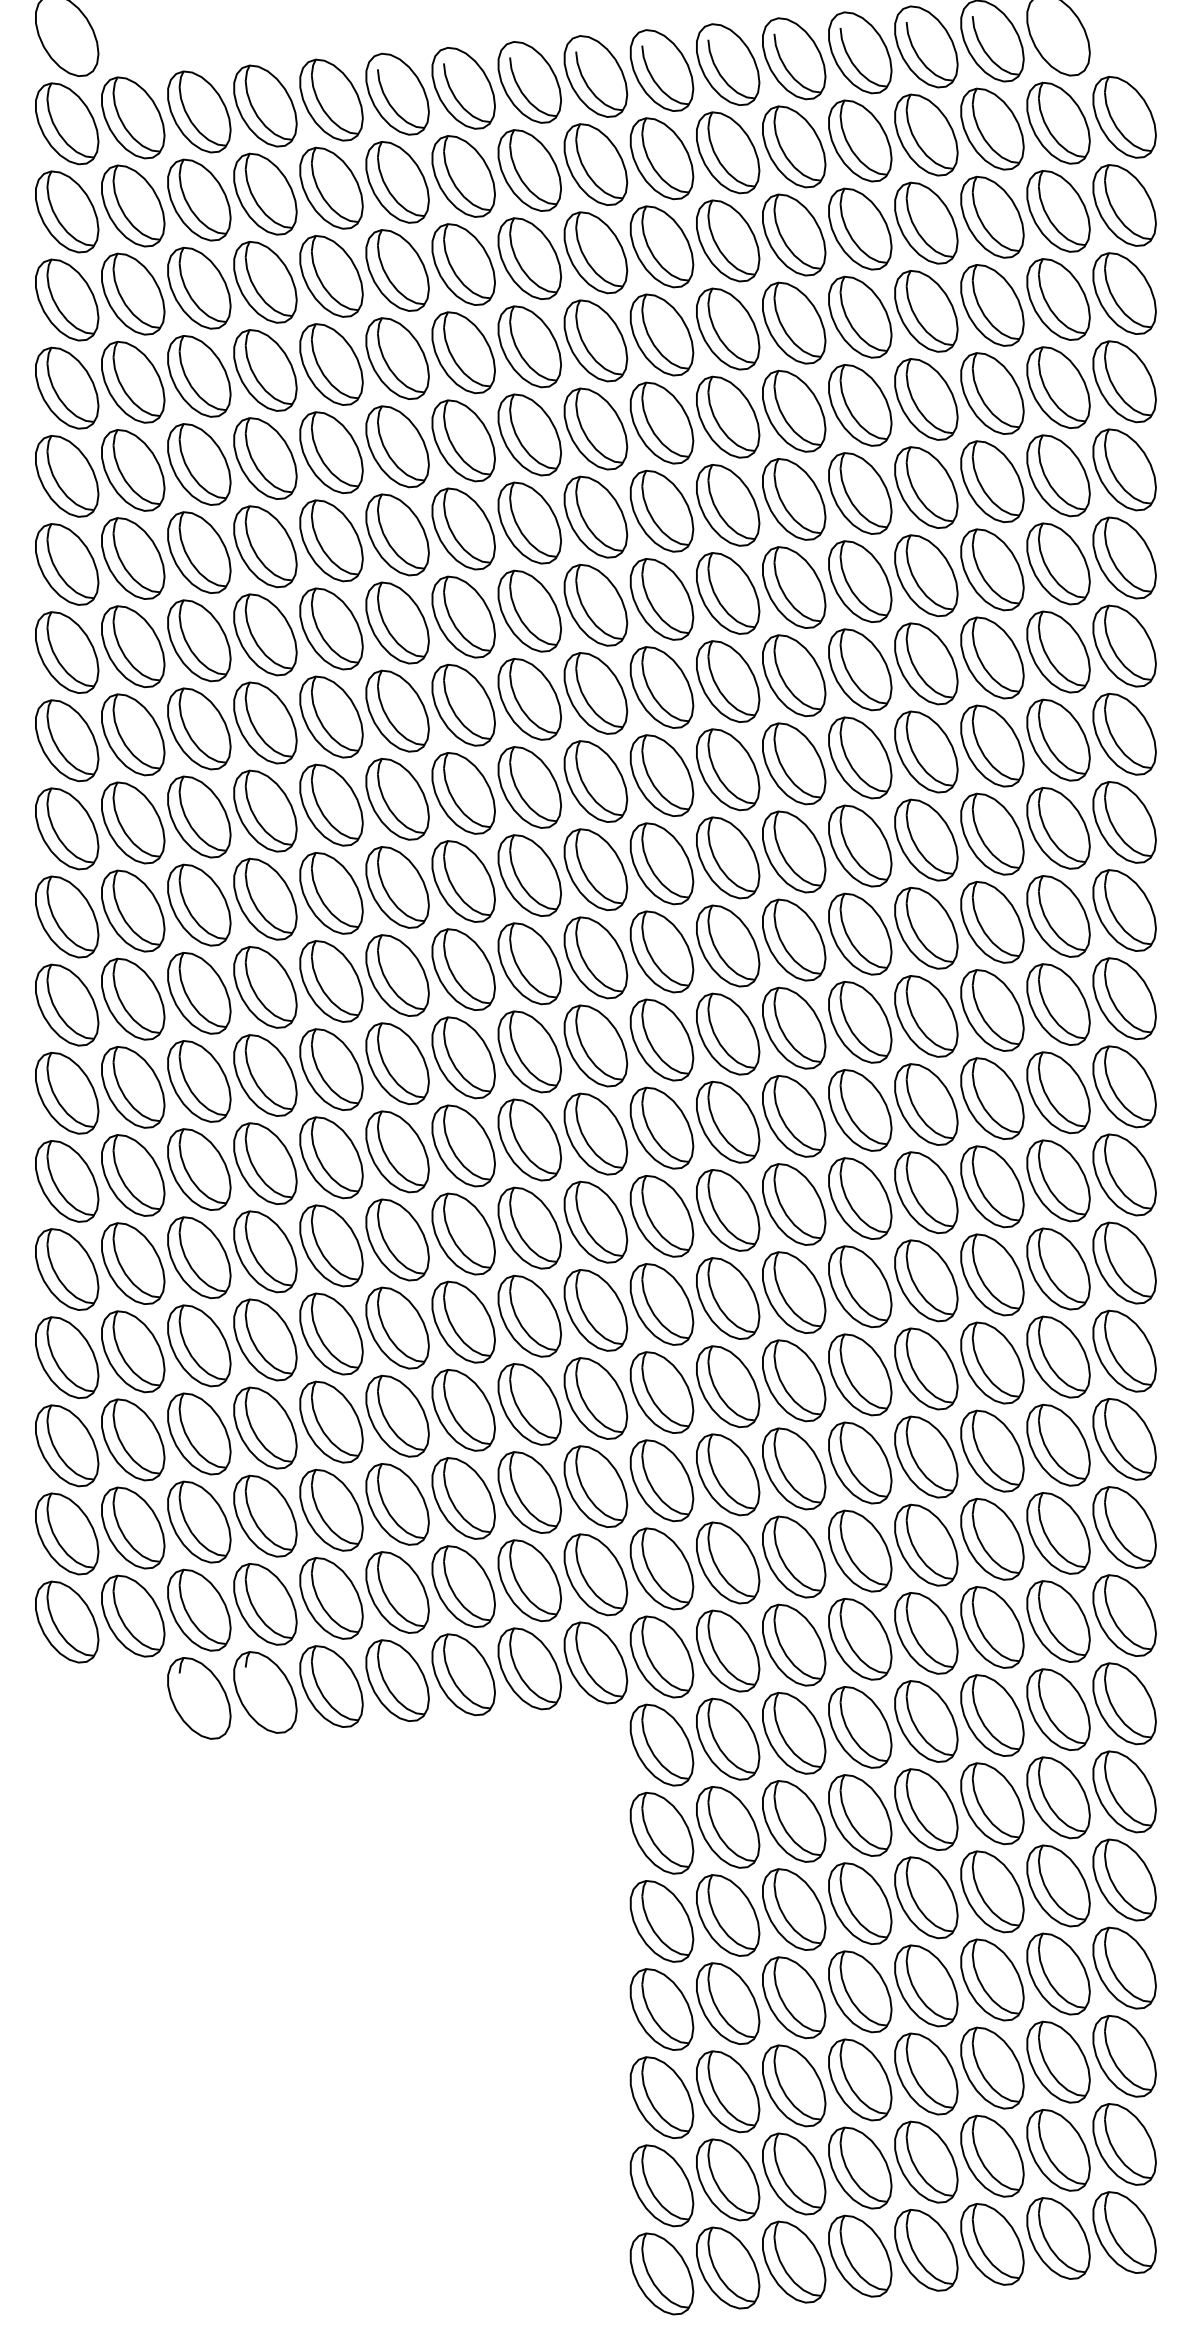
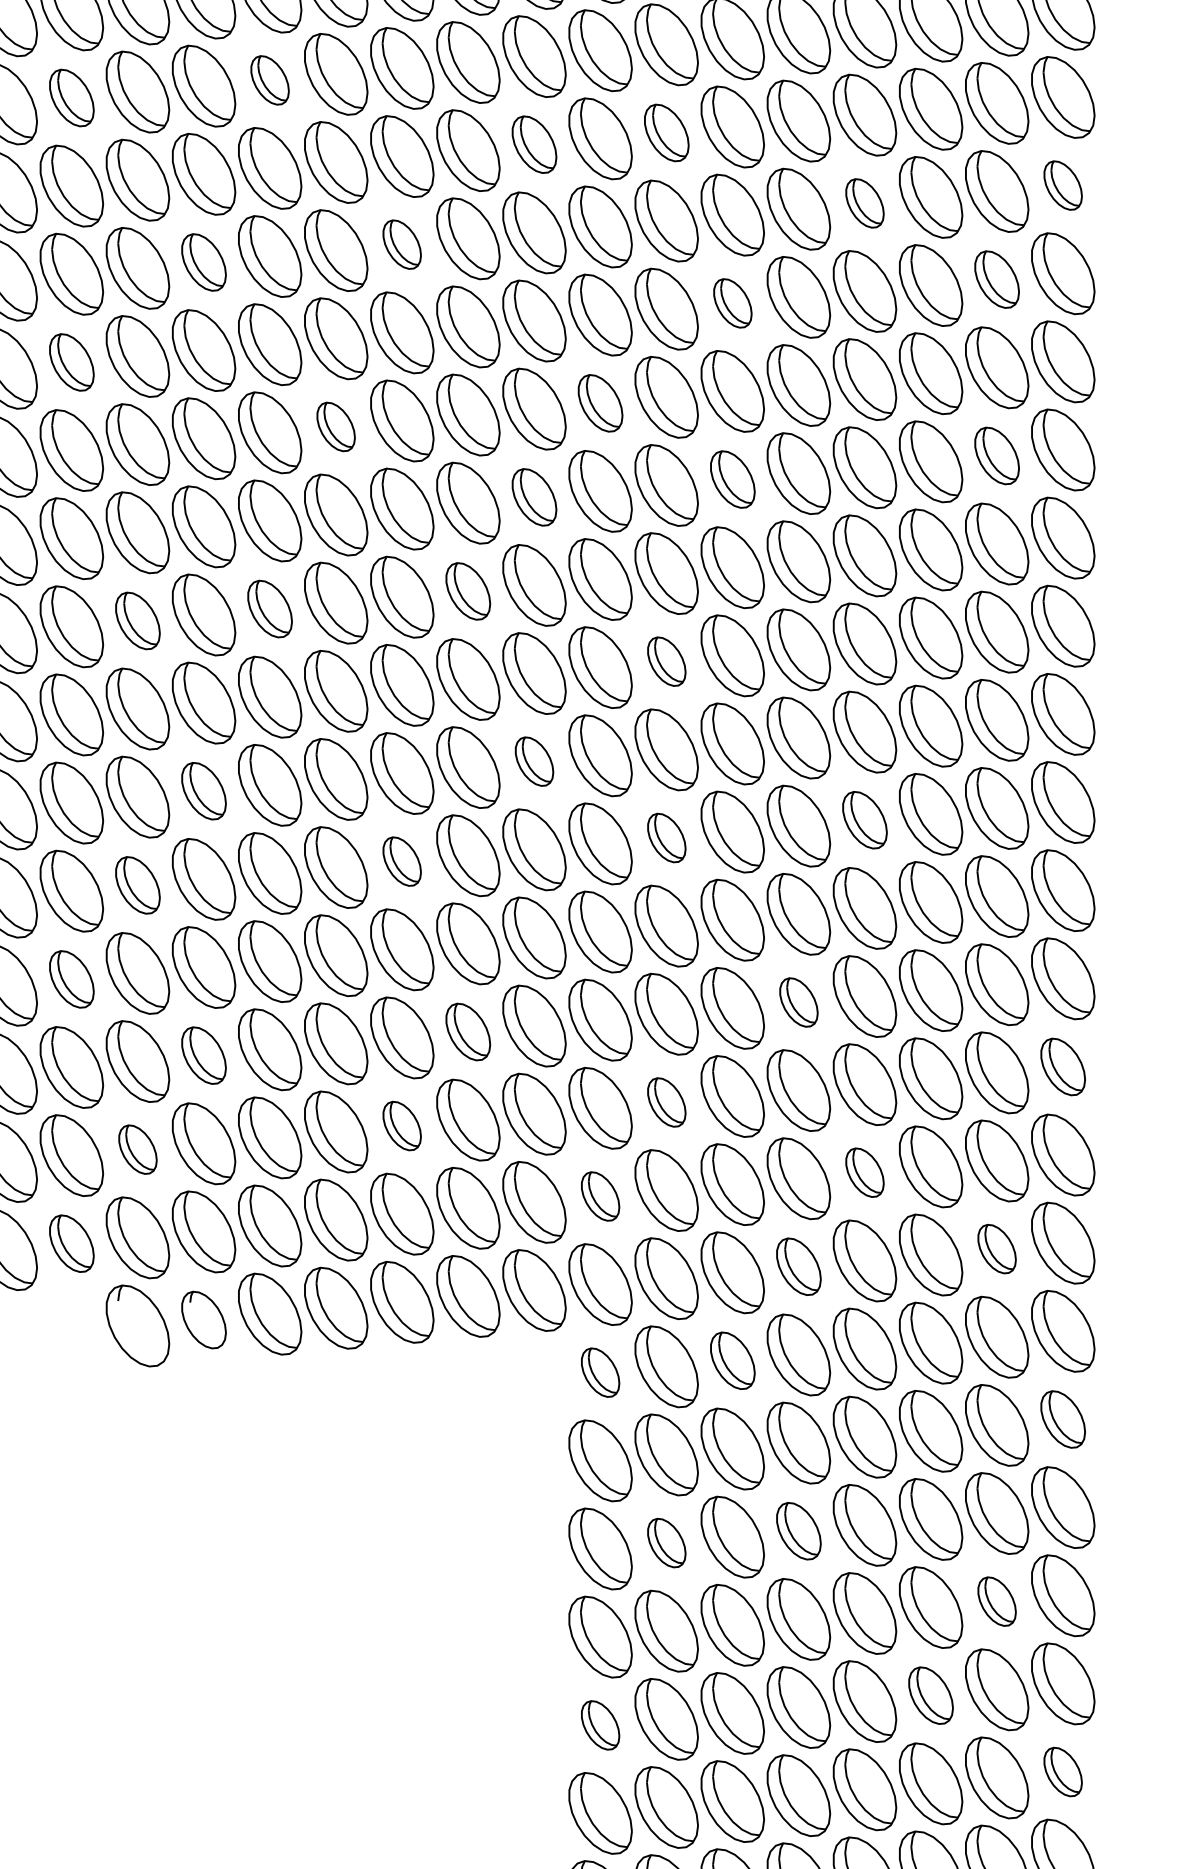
part: (331, 452) -> (270, 80), size x0.6
part: (133, 470) -> (72, 98), size x0.7
part: (728, 505) -> (667, 133), size x0.7
part: (595, 516) -> (534, 144), size x0.7
part: (1124, 557) -> (1063, 185), size x0.6
part: (926, 575) -> (865, 203), size x0.6
part: (463, 616) -> (402, 244), size x0.6
part: (265, 634) -> (204, 262), size x0.7
part: (1058, 651) -> (997, 279), size x0.7
part: (794, 675) -> (733, 303), size x0.6
part: (133, 734) -> (72, 362), size x0.7
part: (661, 775) -> (600, 403), size x0.7
part: (397, 799) -> (336, 427), size x0.6
part: (1058, 828) -> (997, 456), size x0.7
part: (794, 851) -> (733, 479), size x0.7
part: (595, 869) -> (534, 497), size x0.7
part: (529, 963) -> (468, 591), size x0.7
part: (331, 981) -> (270, 609), size x0.7
part: (199, 993) -> (138, 621), size x0.7
part: (728, 1033) -> (667, 661), size x0.6
part: (595, 1133) -> (534, 761), size x0.6
part: (265, 1163) -> (204, 791), size x0.7
part: (926, 1192) -> (865, 820), size x0.7
part: (728, 1210) -> (667, 838), size x0.6
part: (463, 1233) -> (402, 861), size x0.6
part: (199, 1257) -> (138, 885), size x0.7
part: (133, 1351) -> (72, 979), size x0.7
part: (860, 1374) -> (799, 1002), size x0.6
part: (529, 1404) -> (468, 1032), size x0.7
part: (265, 1427) -> (204, 1055), size x0.7
part: (1124, 1439) -> (1063, 1067), size x0.7
part: (728, 1474) -> (667, 1102), size x0.6
part: (463, 1498) -> (402, 1126), size x0.6
part: (199, 1521) -> (138, 1149), size x0.6
part: (926, 1544) -> (865, 1172), size x0.6
part: (661, 1568) -> (600, 1196), size x0.6
part: (133, 1615) -> (72, 1243), size x0.7
part: (1058, 1621) -> (997, 1249), size x0.6
part: (860, 1638) -> (799, 1266), size x0.7
part: (265, 1692) -> (204, 1320), size x0.7
part: (794, 1732) -> (733, 1360), size x0.7
part: (661, 1744) -> (600, 1372), size x0.6
part: (1124, 1791) -> (1063, 1419), size x0.7
part: (860, 1903) -> (799, 1531), size x0.7
part: (728, 1915) -> (667, 1543), size x0.6
part: (1058, 1973) -> (997, 1601), size x0.6
part: (992, 2067) -> (931, 1695), size x0.7
part: (661, 2097) -> (600, 1725), size x0.6
part: (1124, 2144) -> (1063, 1772), size x0.6

